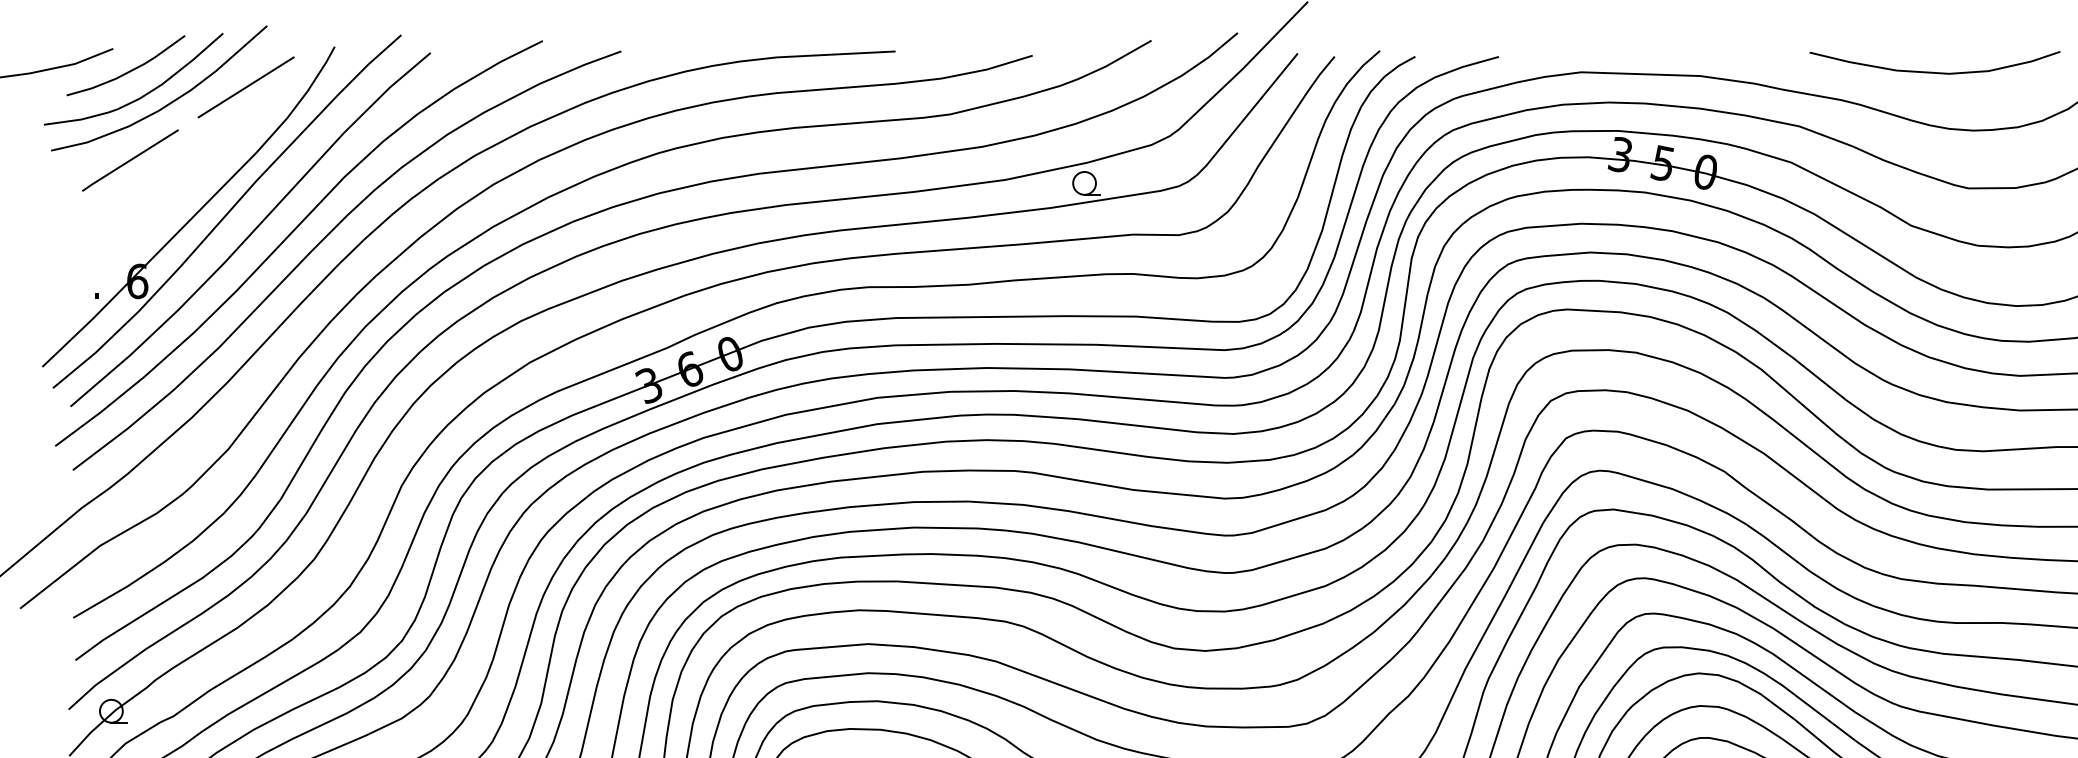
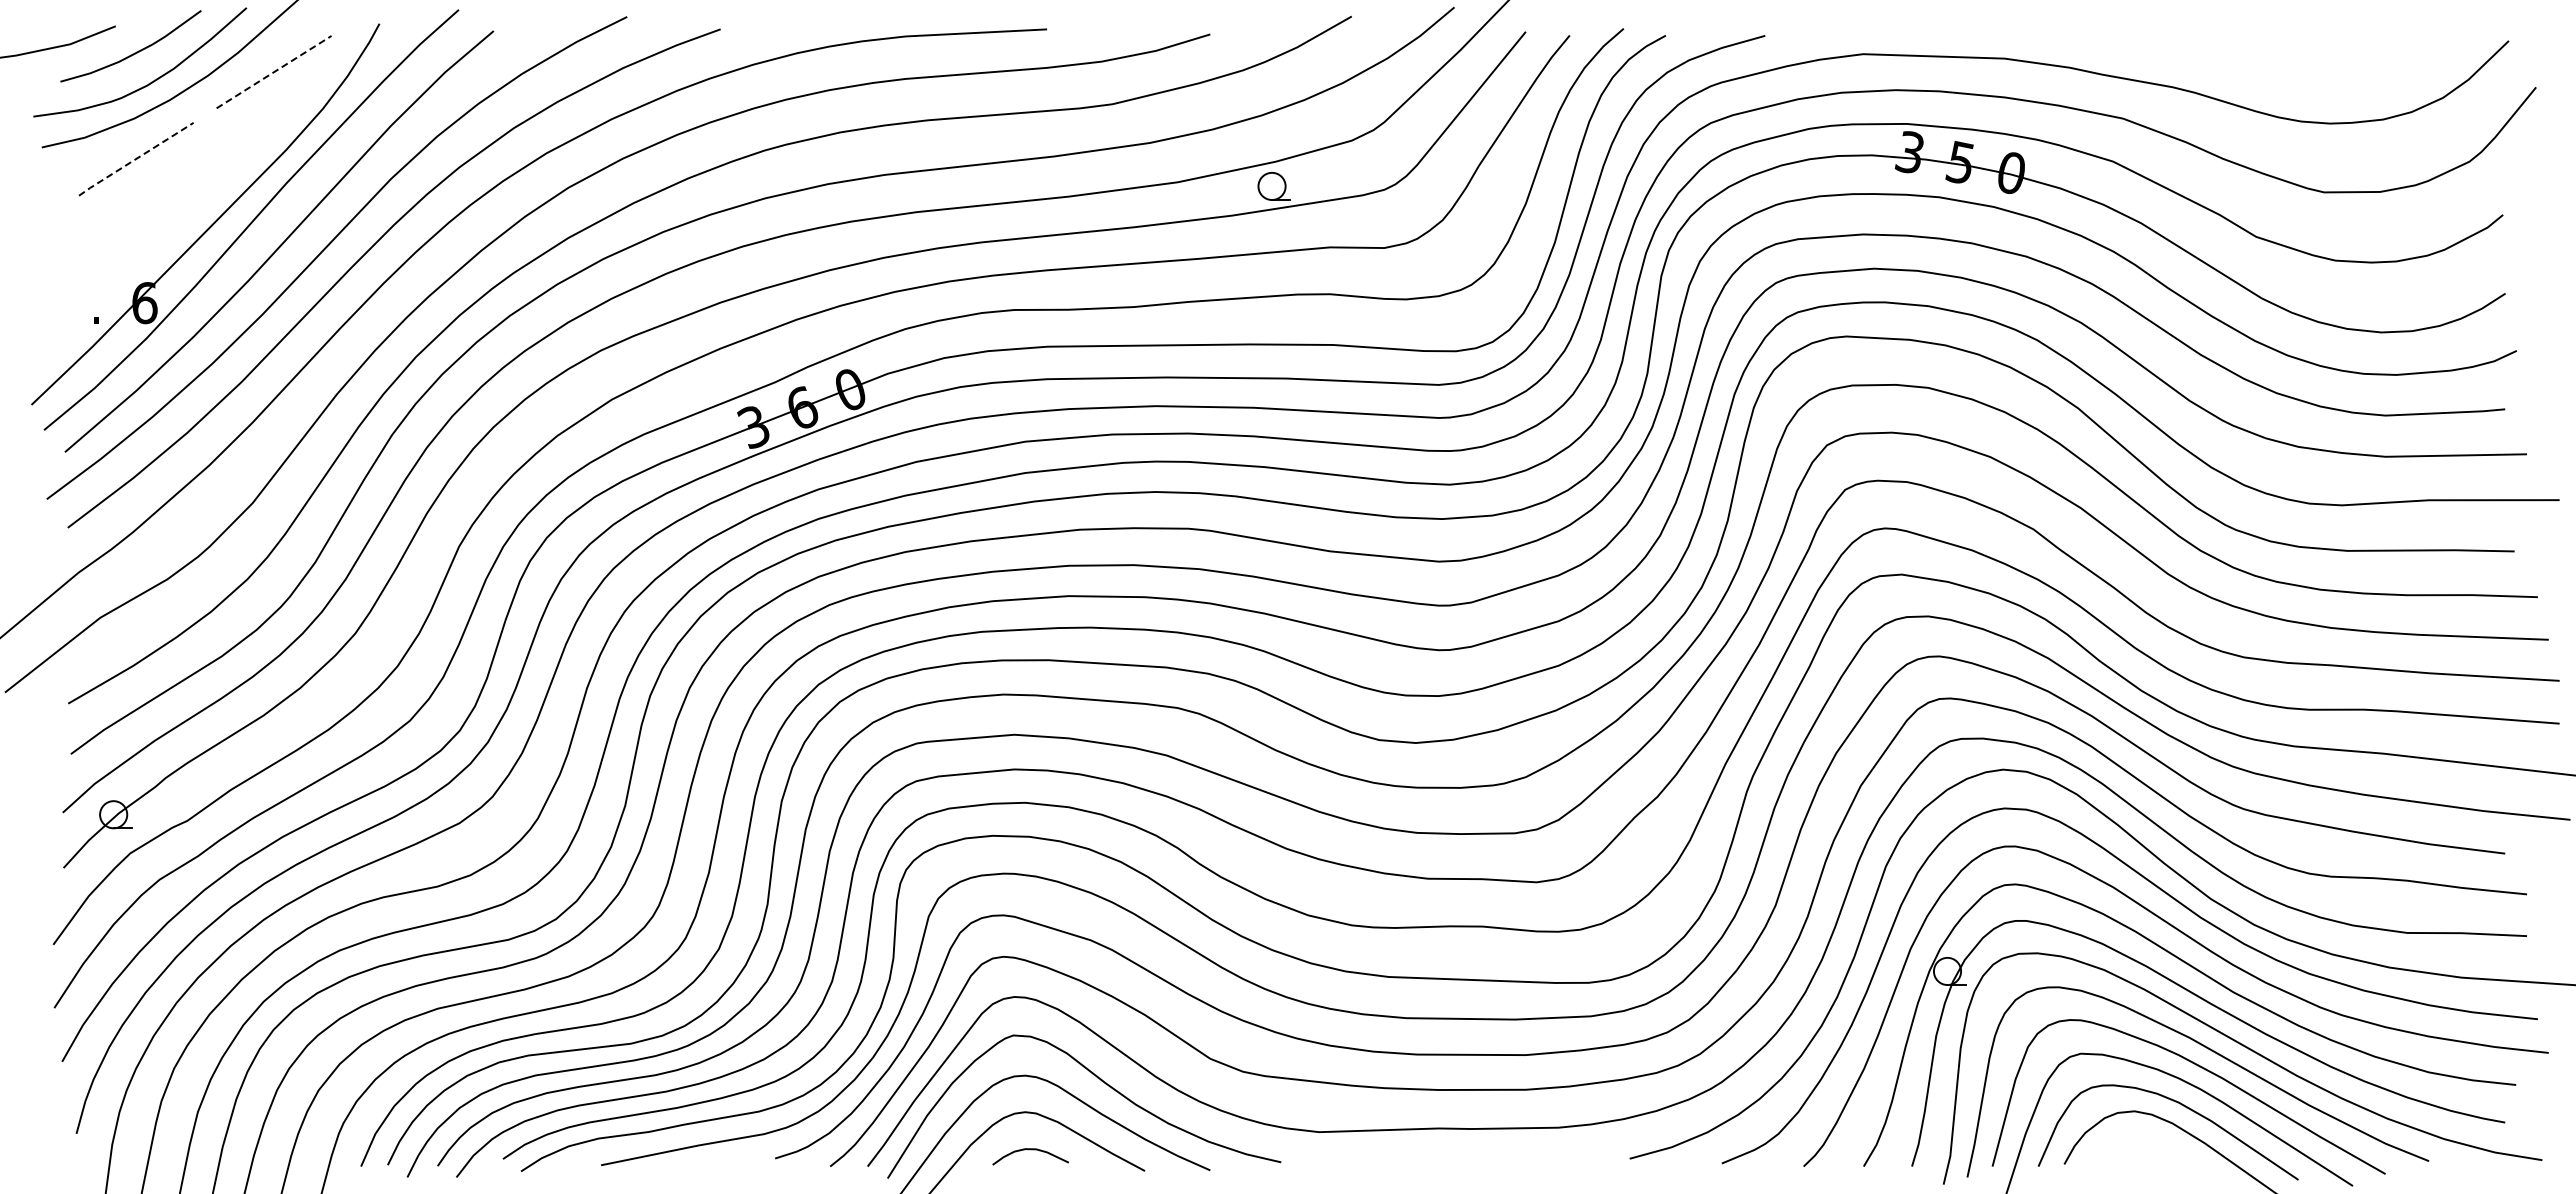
curve: (1932, 71) -> (2281, 53), removed
line: (246, 87) -> (274, 72), solid -> dashed
line: (129, 160) -> (135, 159), solid -> dashed

